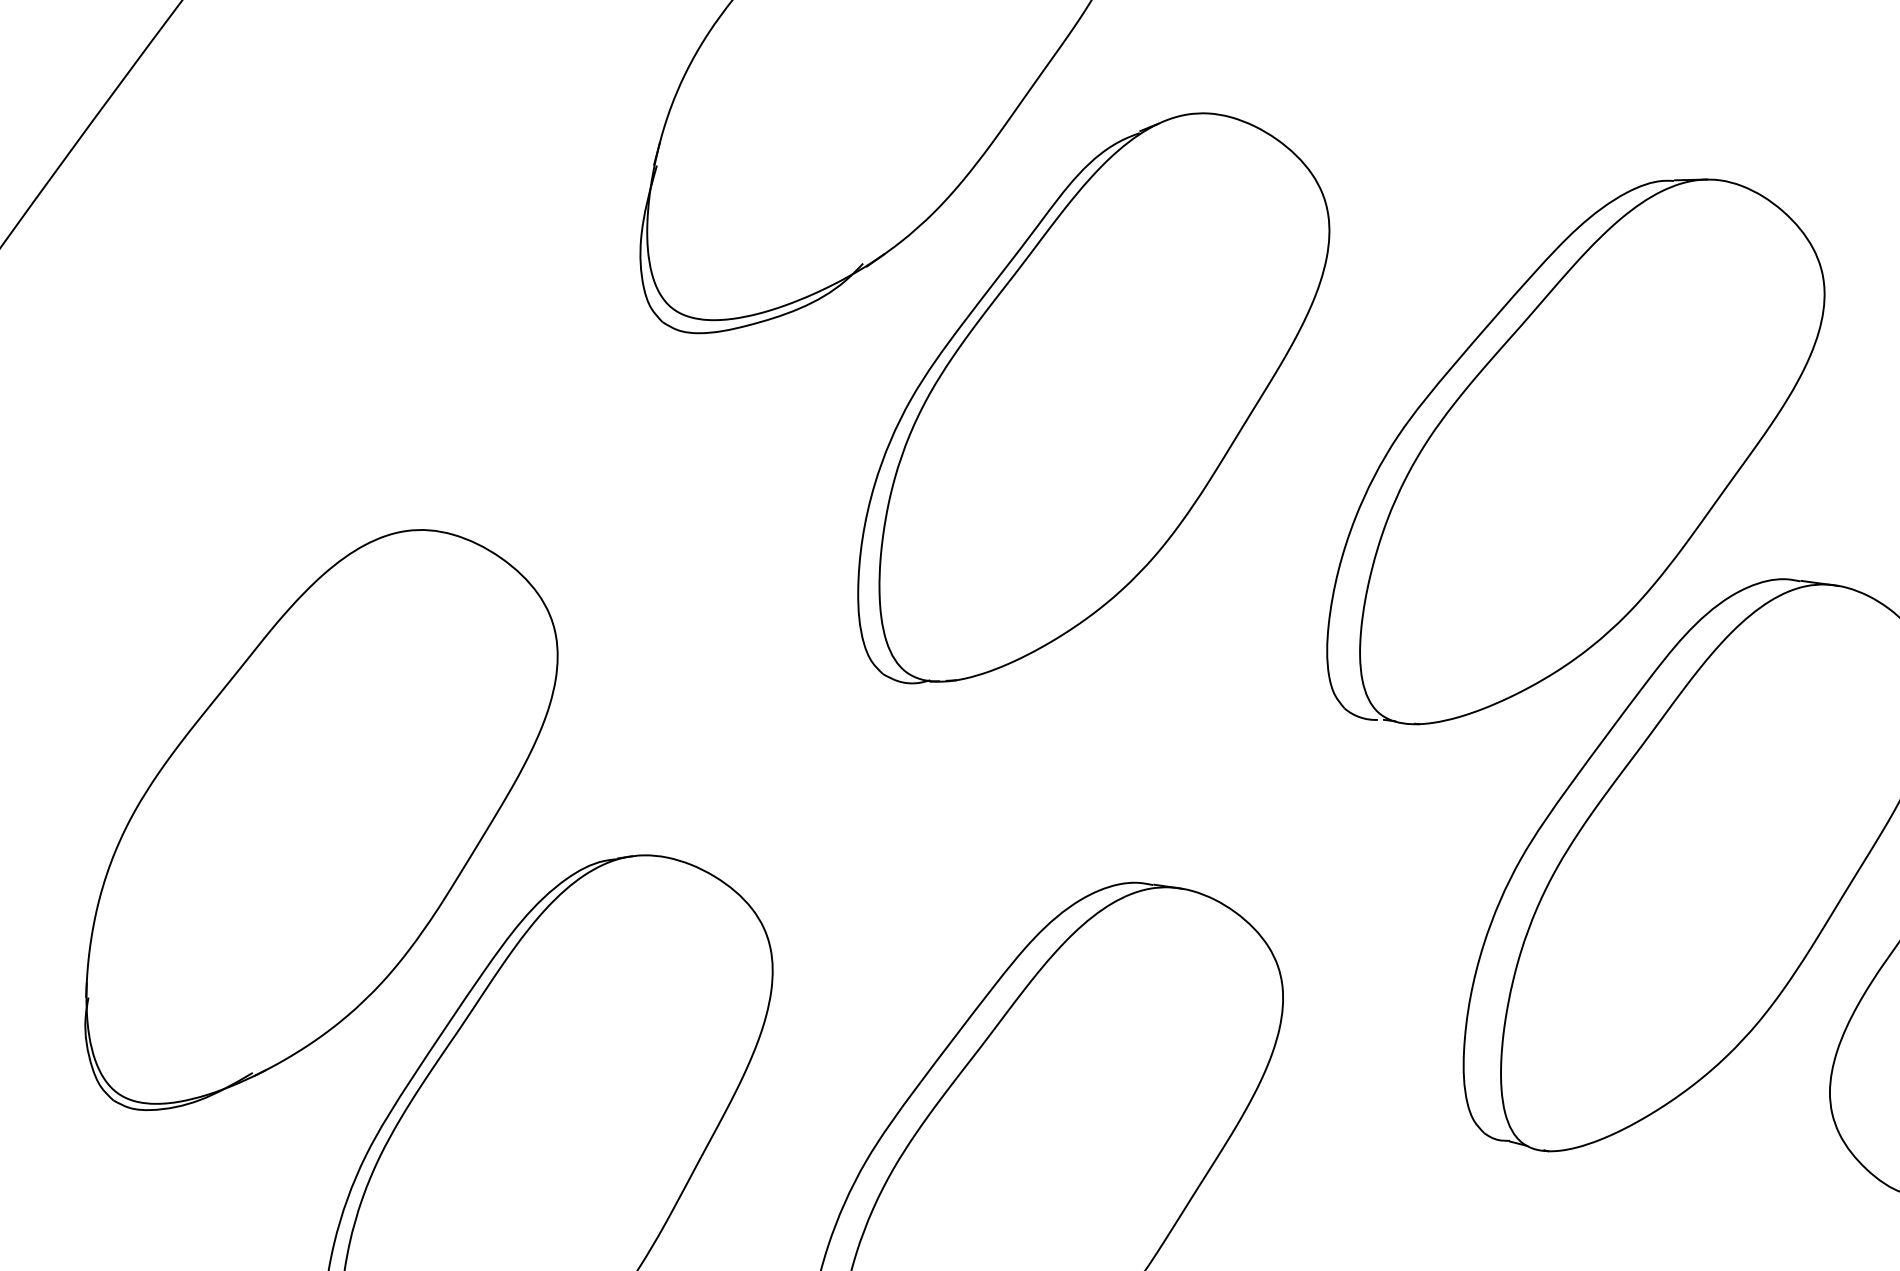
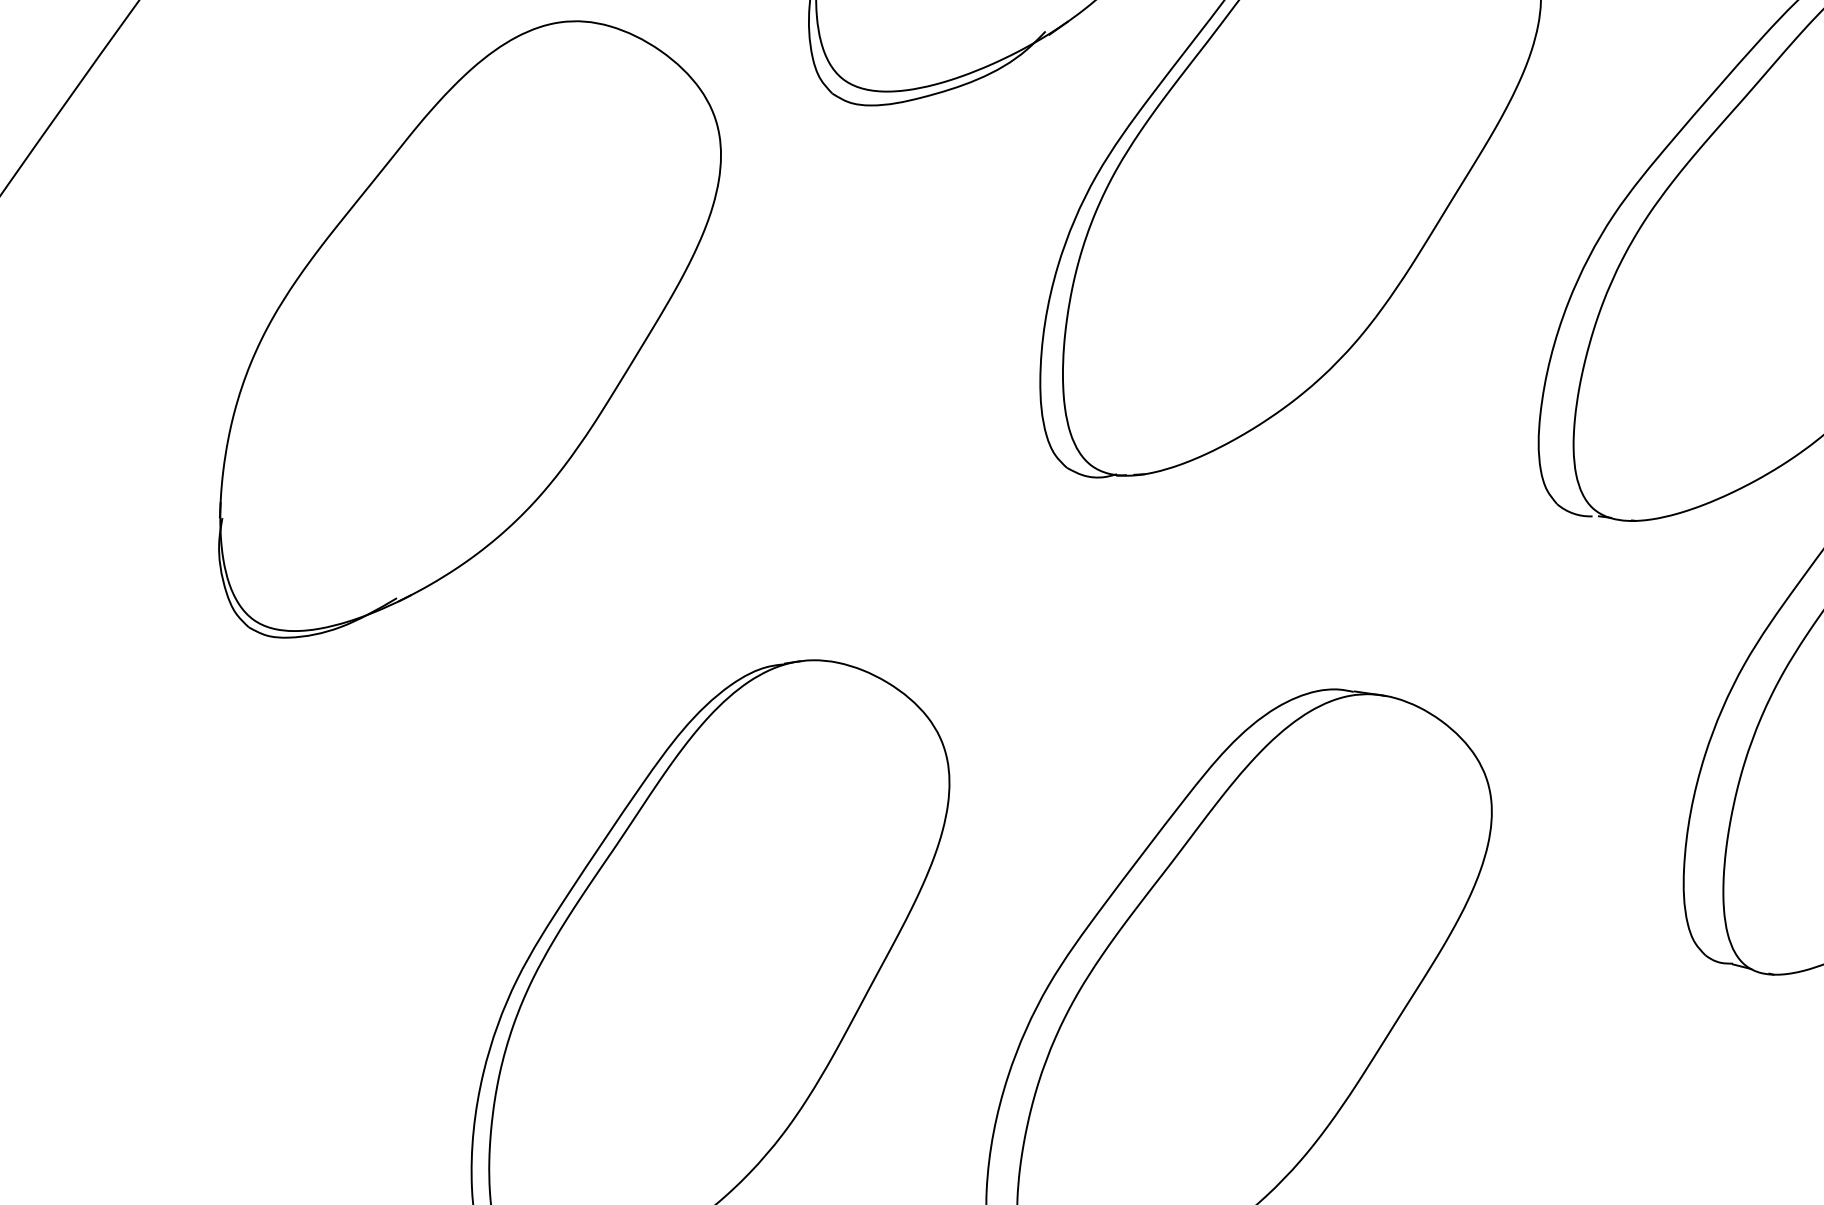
part: (321, 819) -> (470, 328), moved

